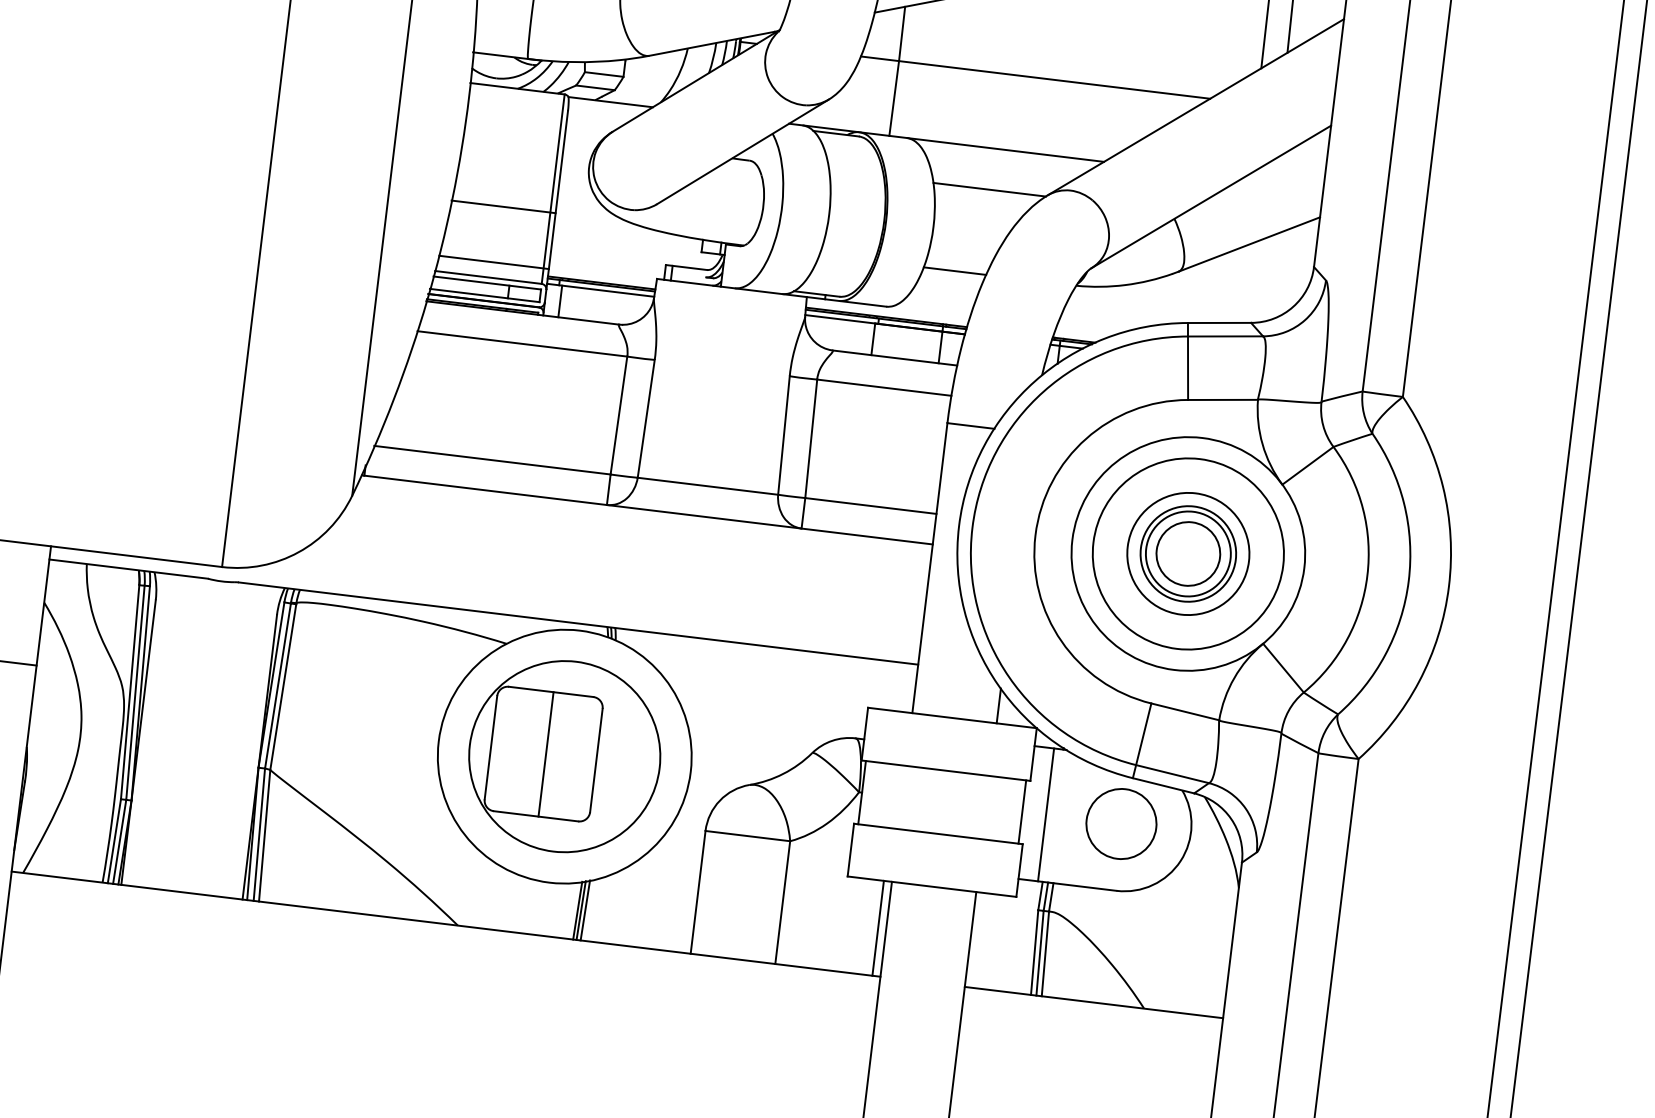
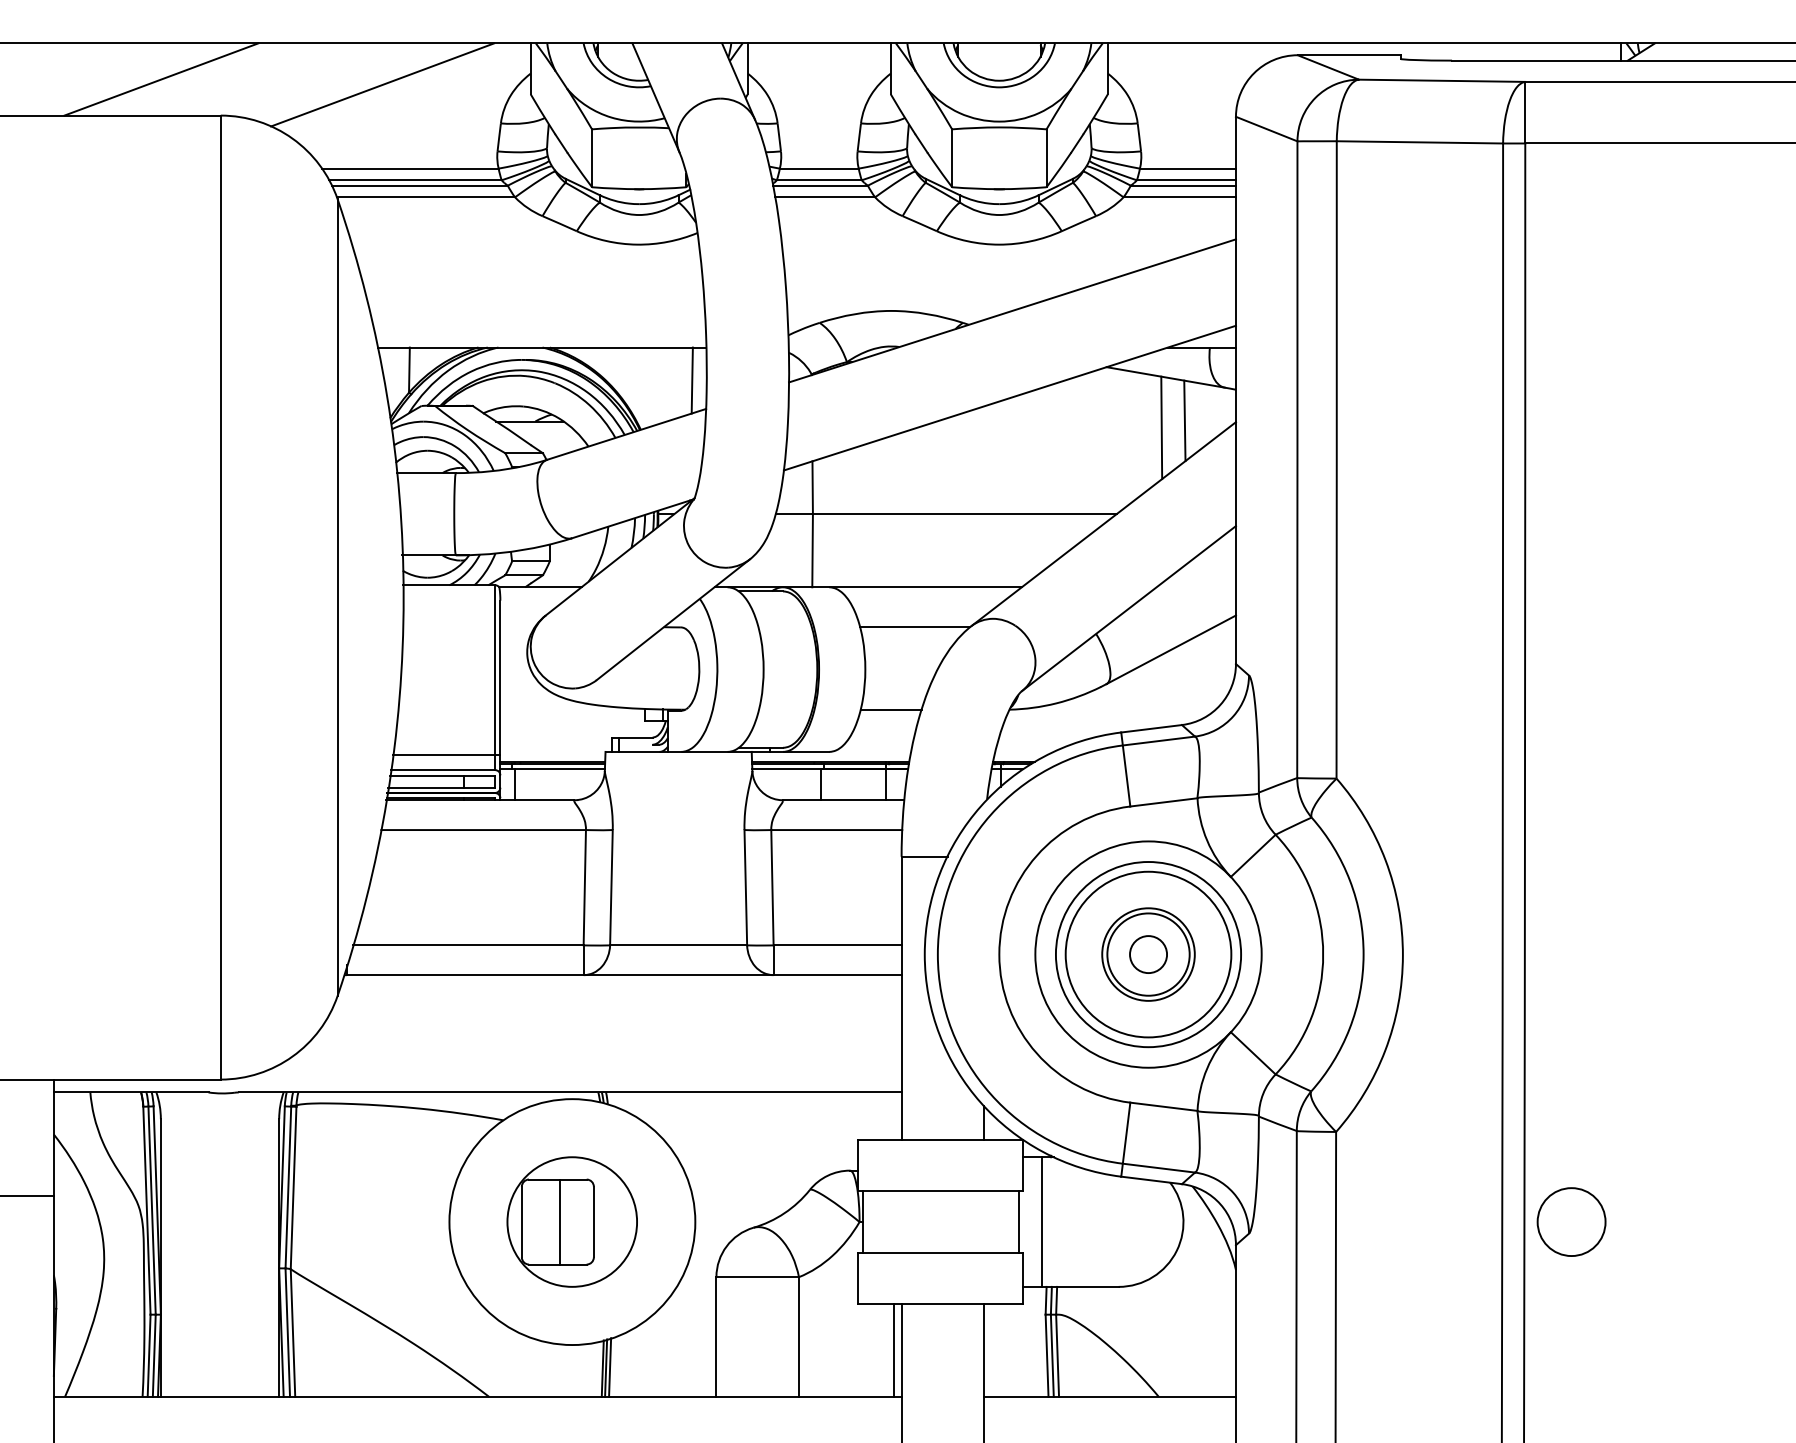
line: (503, 206) -> (449, 700), removed
circle: (1188, 553) -> (1148, 954), size x0.6
circle: (1188, 553) -> (1148, 954), size x1.4
part: (563, 755) -> (571, 1221), size x0.7
circle: (1121, 823) -> (1571, 1221), moved

